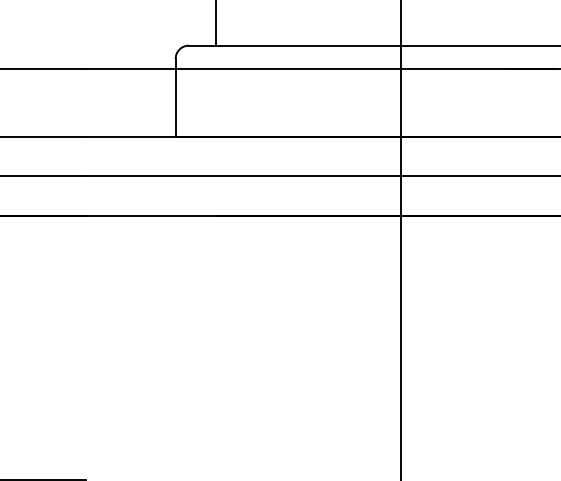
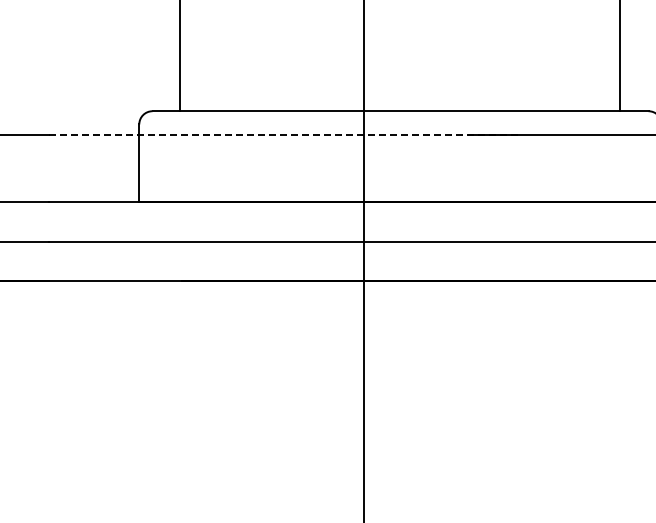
line: (319, 68) -> (283, 134), solid -> dashed

